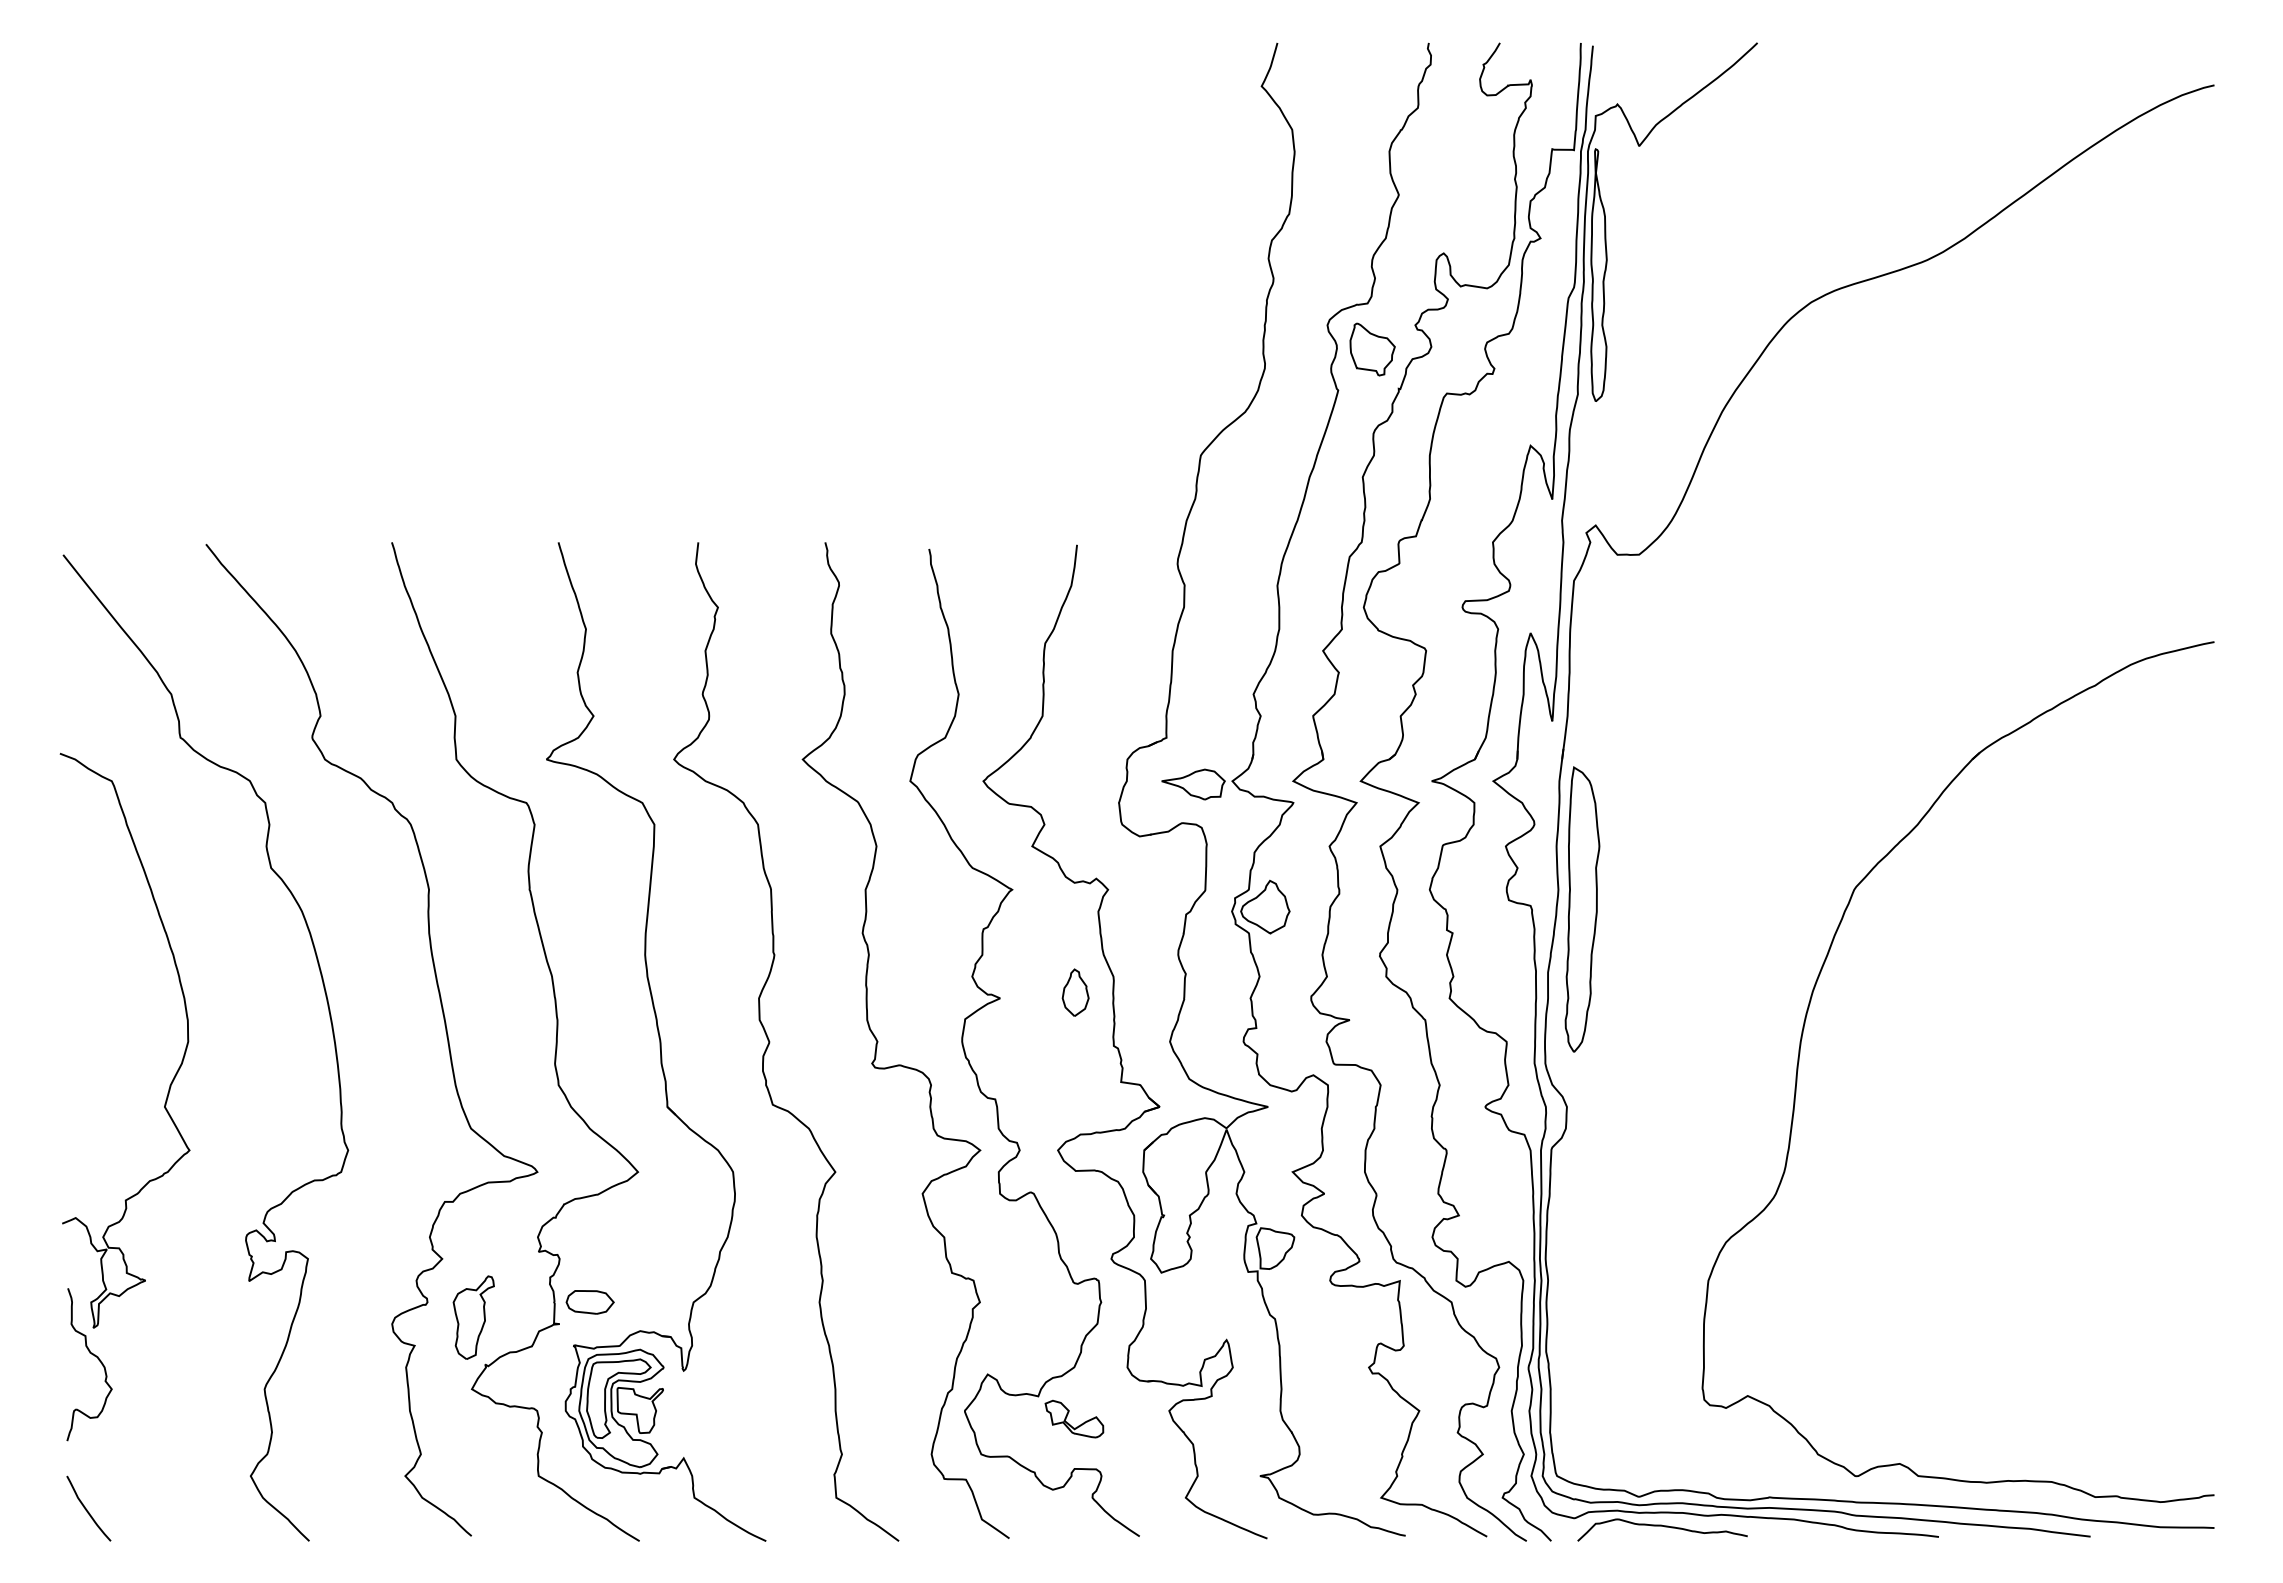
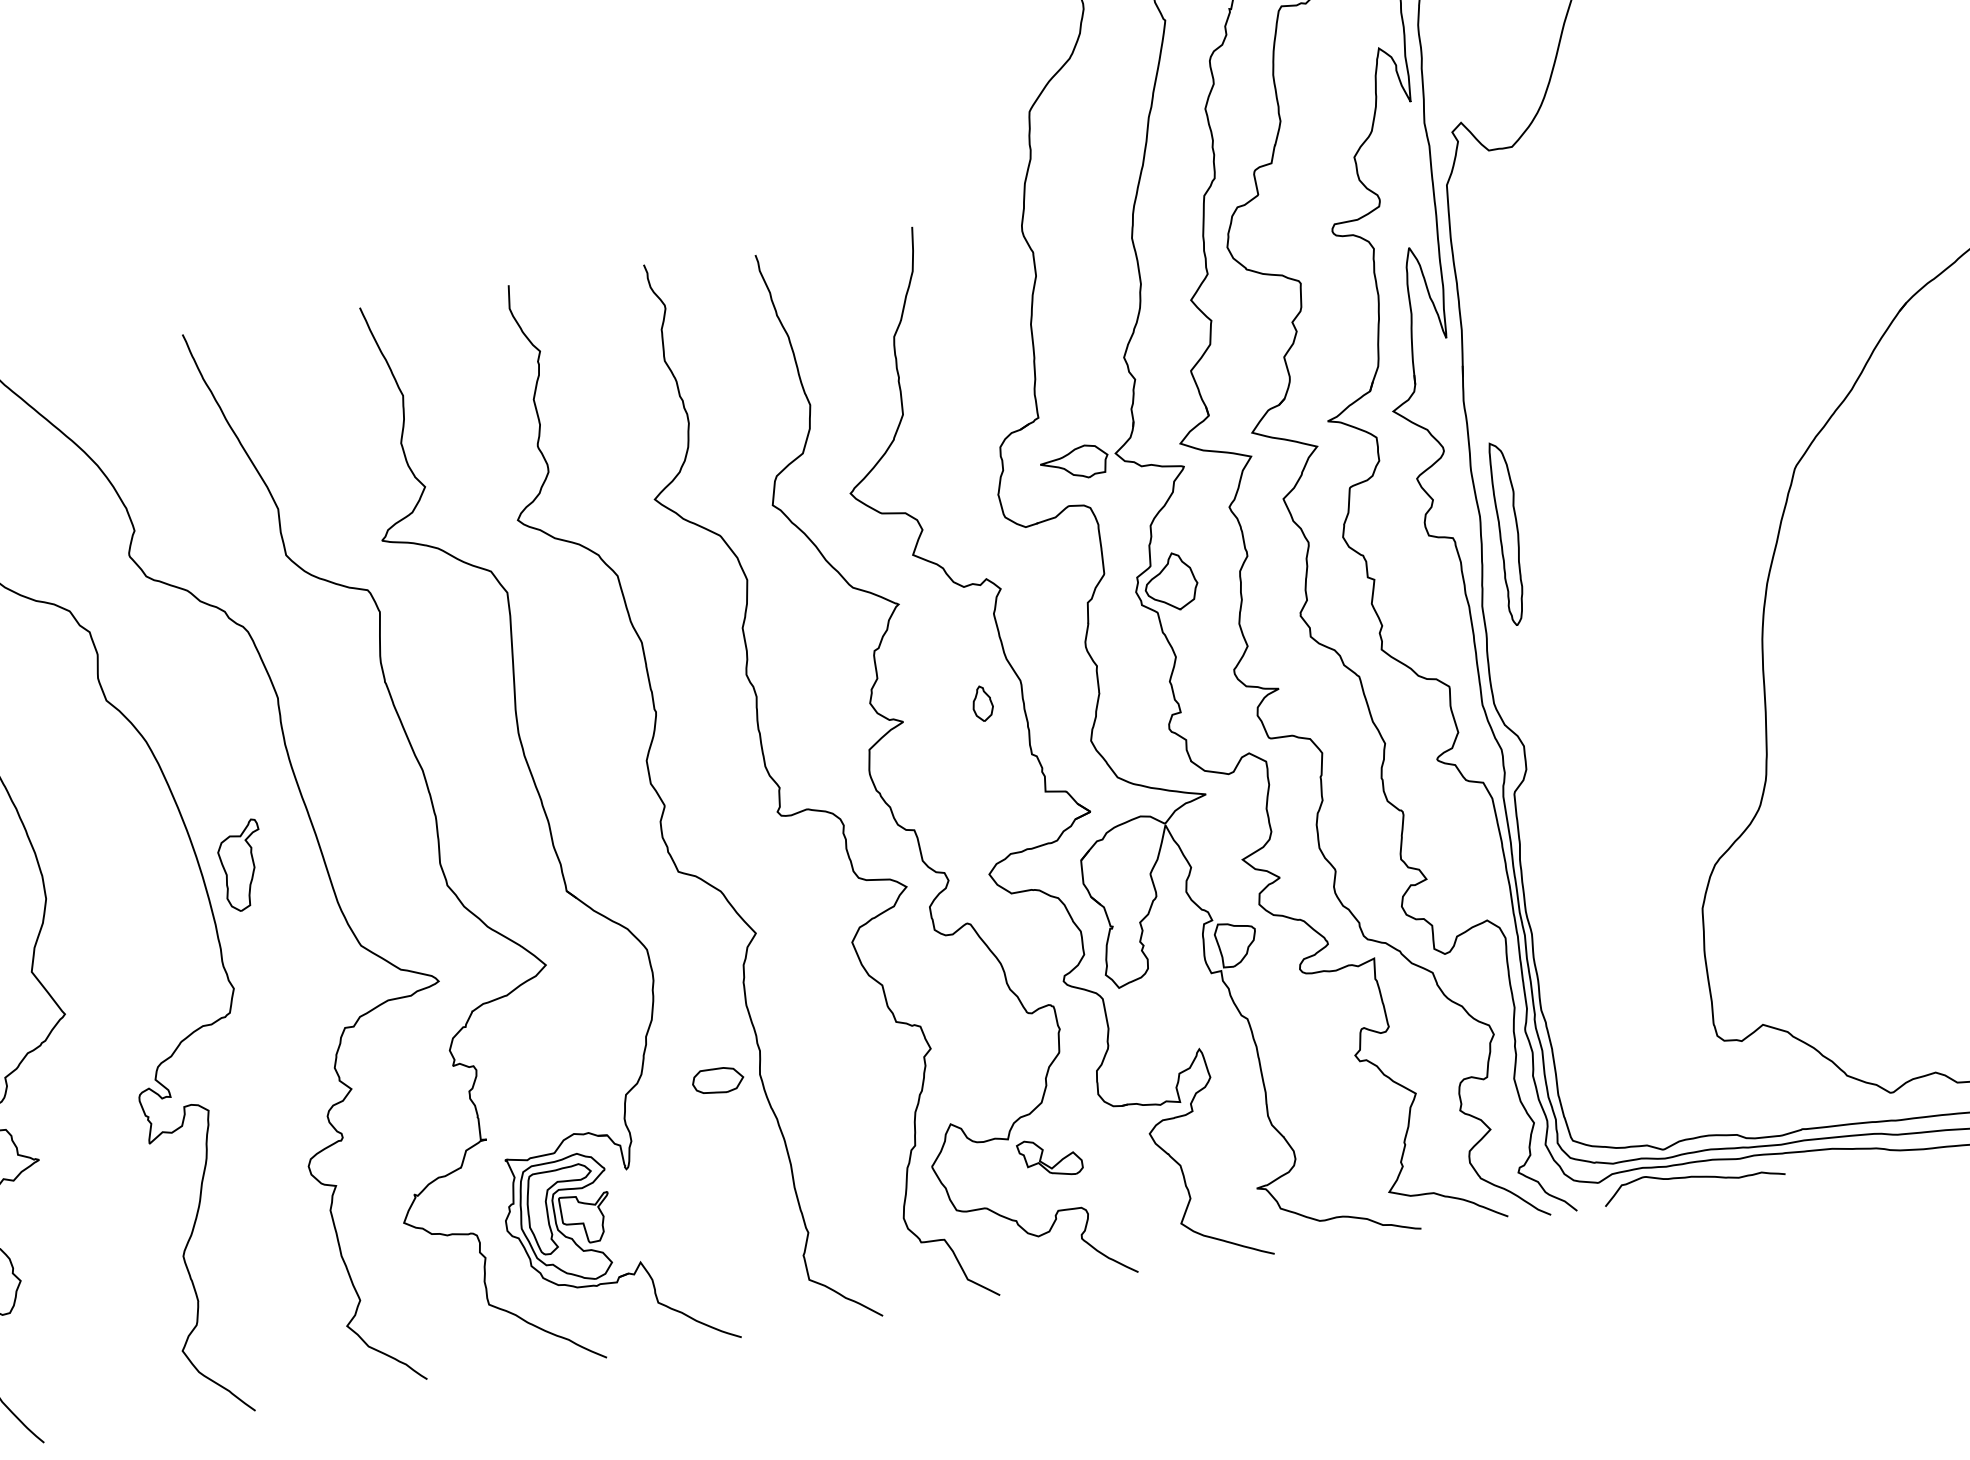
part: (1582, 909) -> (1508, 533), size x0.6
part: (1075, 992) -> (982, 703), size x0.7
part: (589, 1302) -> (717, 1081), moved
part: (473, 1317) -> (241, 865), moved

